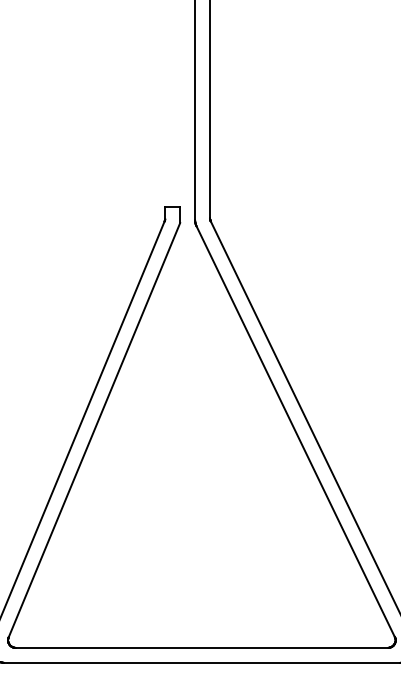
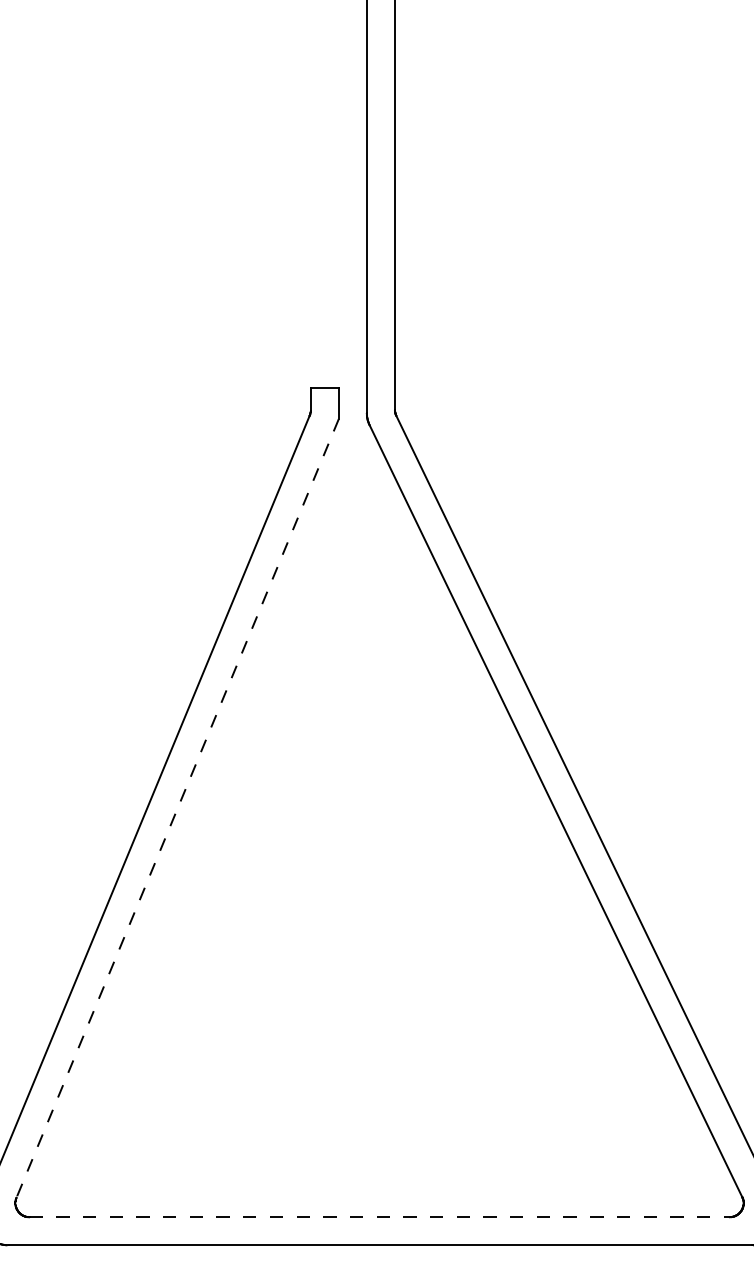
line: (94, 430) -> (177, 808), solid -> dashed
line: (202, 647) -> (380, 1216), solid -> dashed

